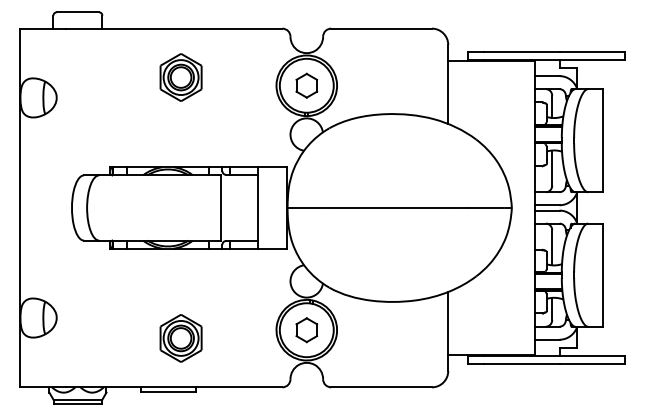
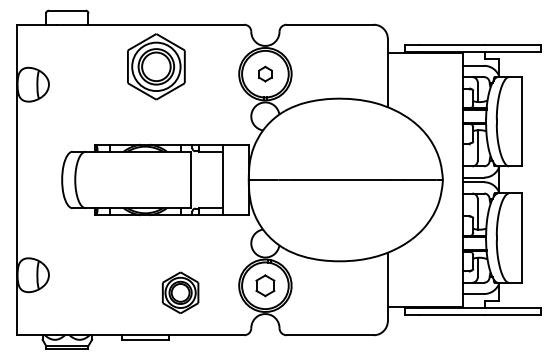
part: (180, 78) -> (156, 67), size x1.6
part: (306, 84) -> (265, 73), size x0.7
part: (180, 337) -> (180, 292), moved

